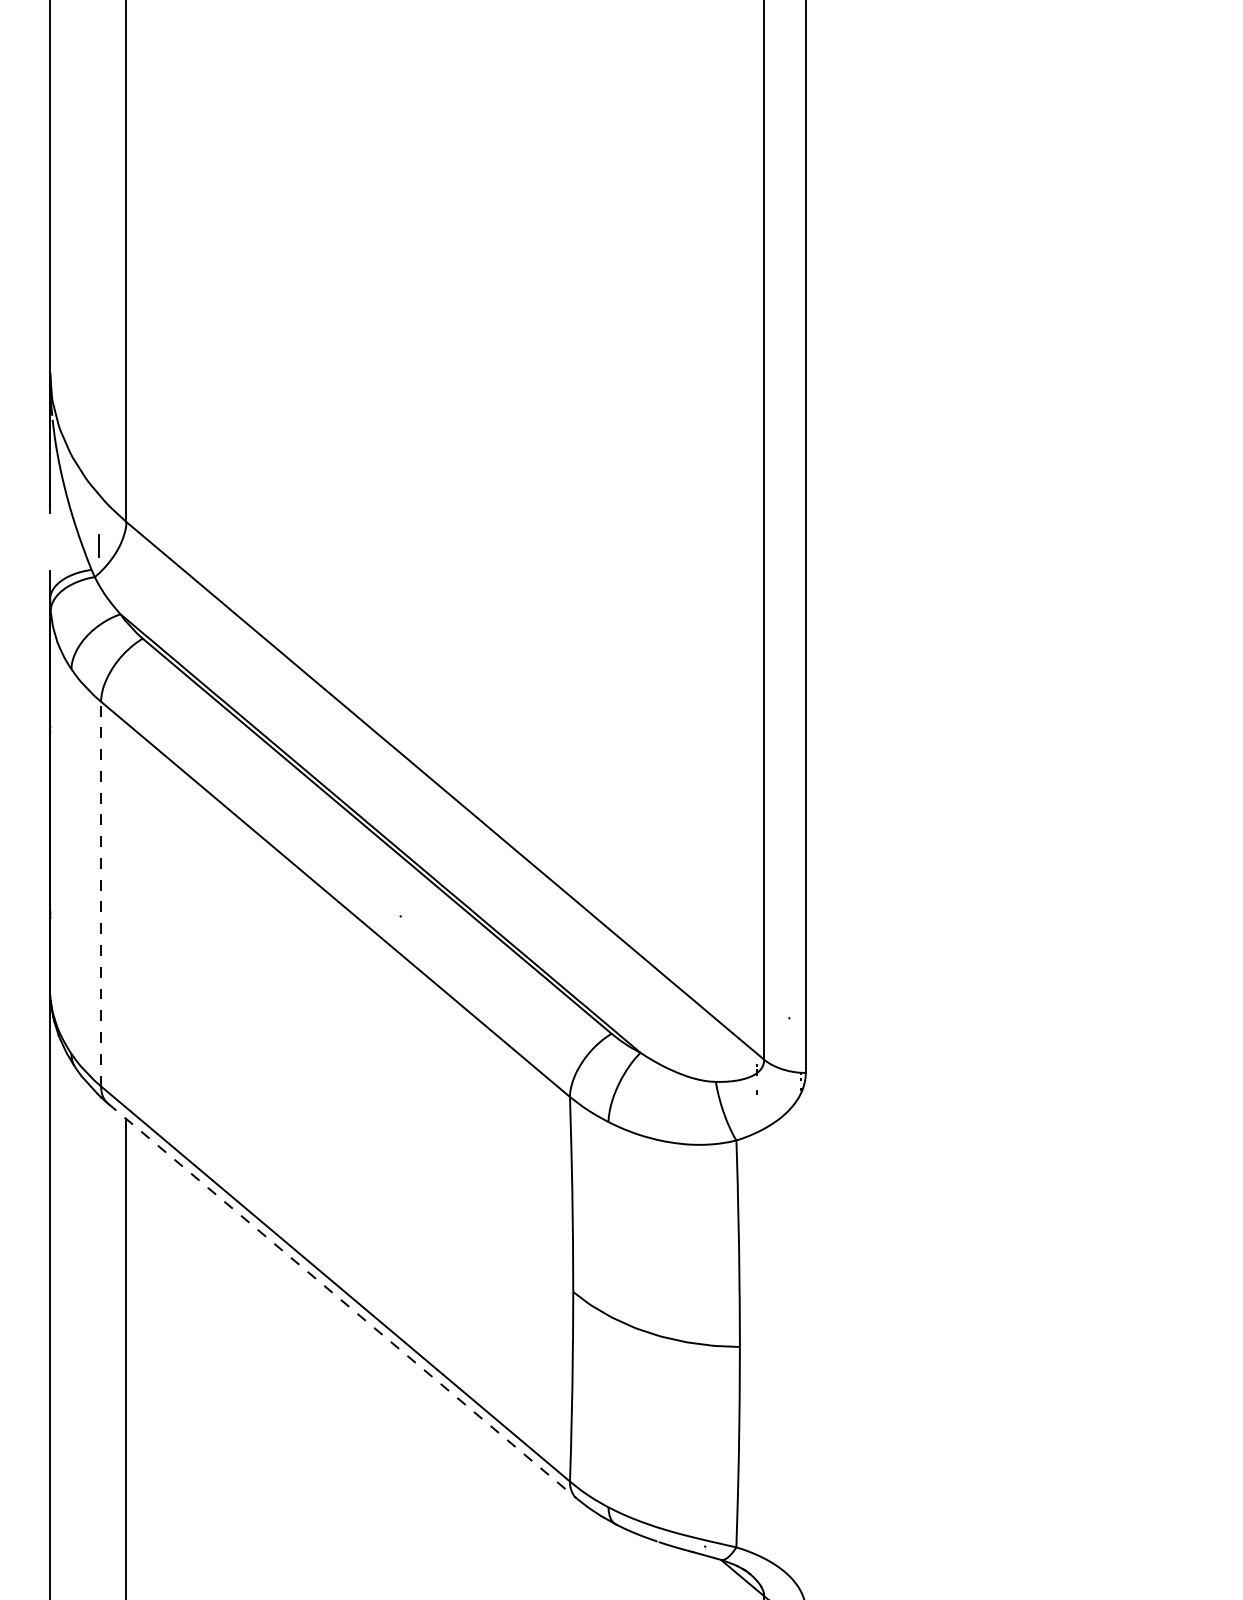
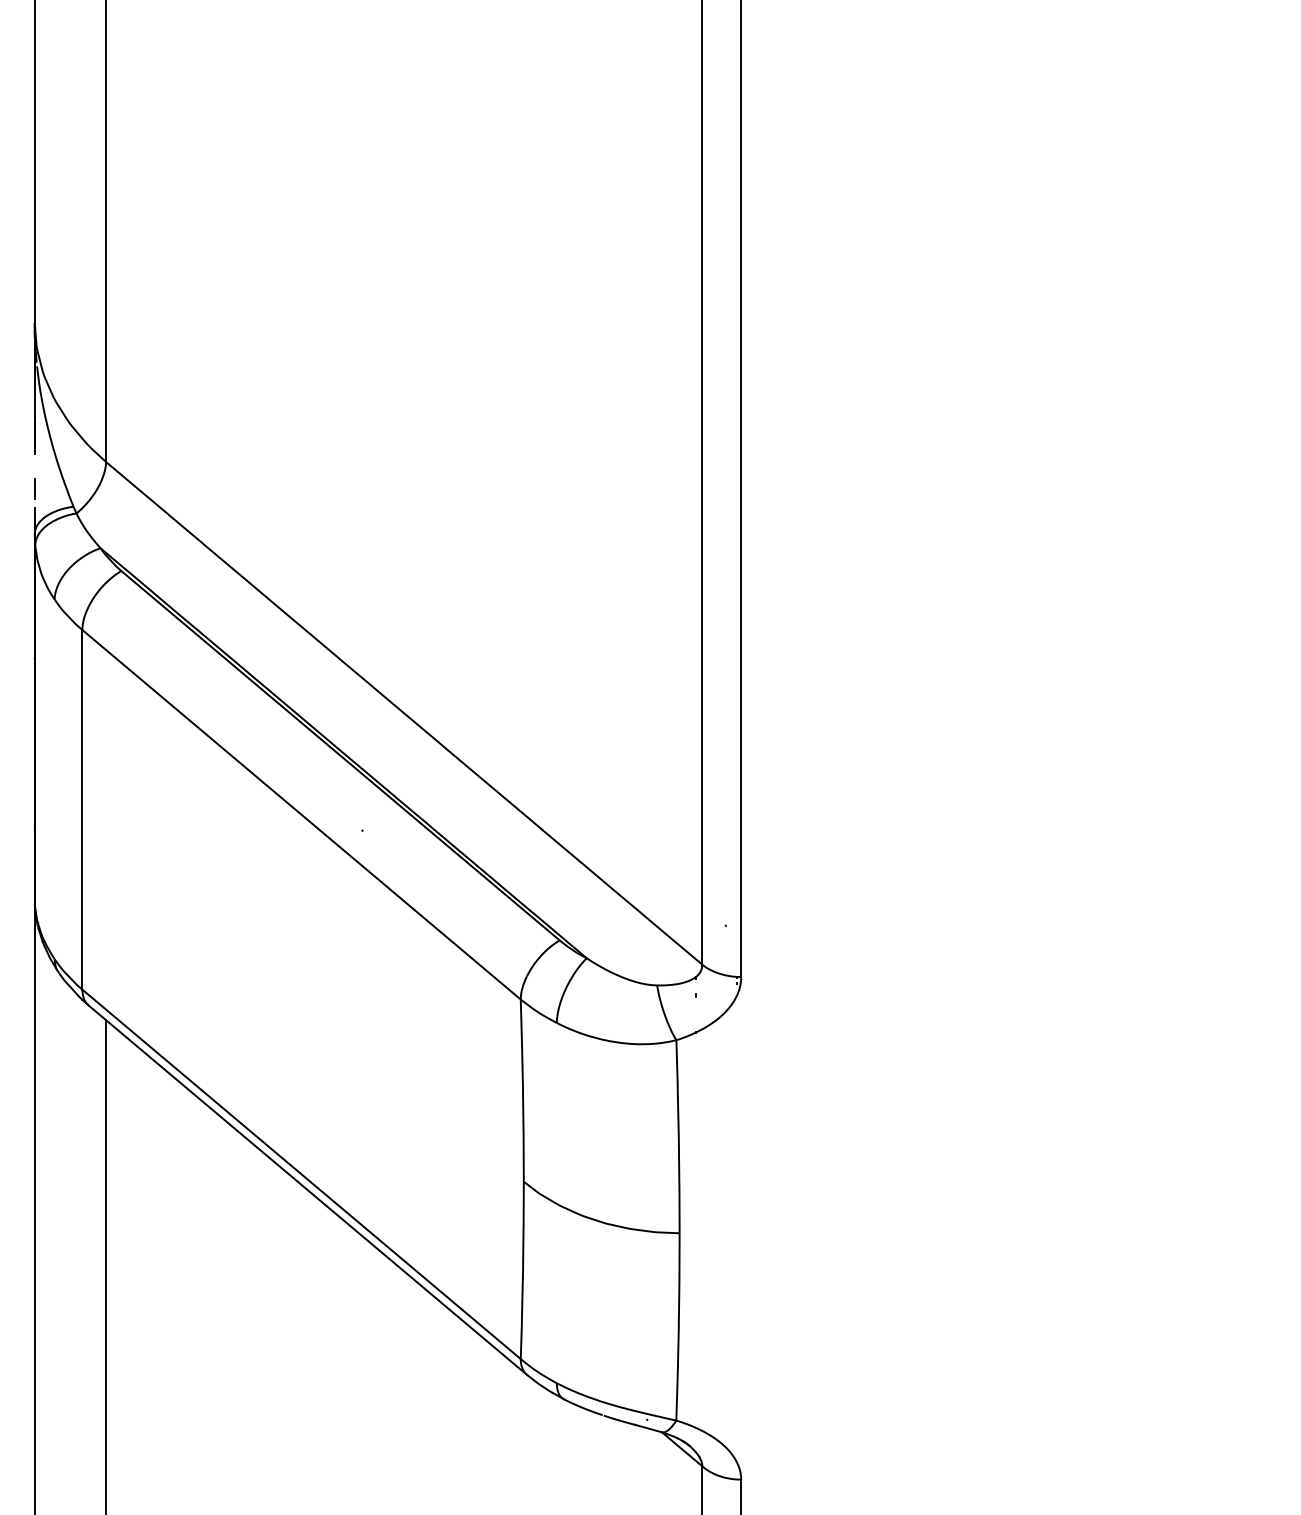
line: (99, 546) -> (34, 488), moved
line: (101, 893) -> (82, 809), dashed -> solid
line: (342, 1301) -> (308, 1190), dashed -> solid

